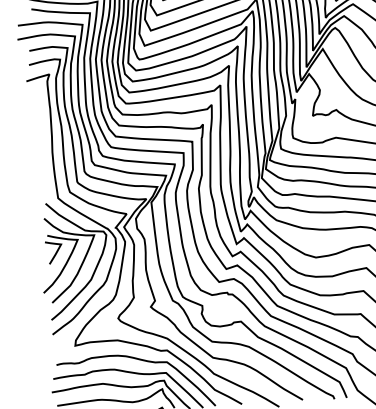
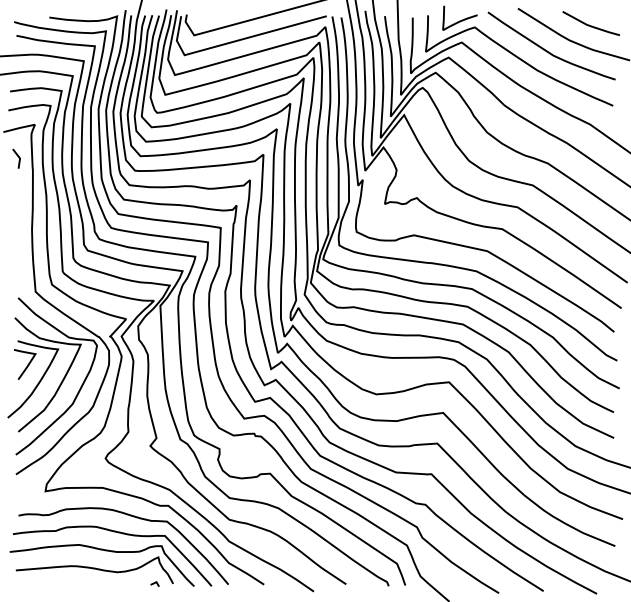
line: (38, 100) -> (18, 158), added

